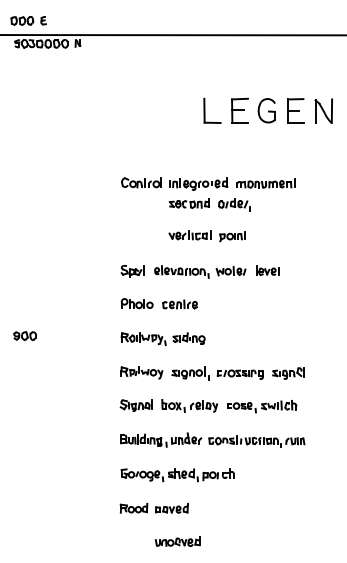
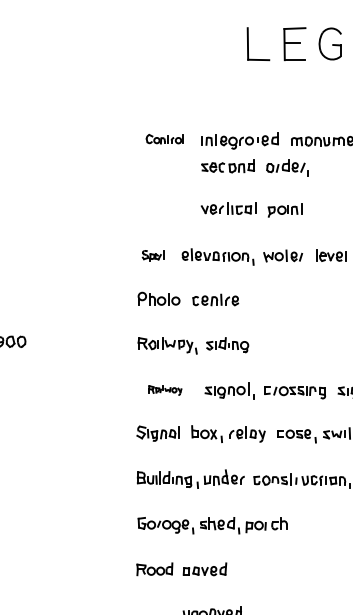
part: (141, 182) -> (164, 138), size x0.7
part: (132, 270) -> (152, 255), size x0.7
part: (141, 372) -> (164, 389), size x0.6

